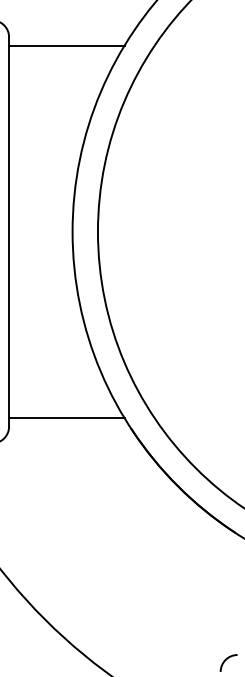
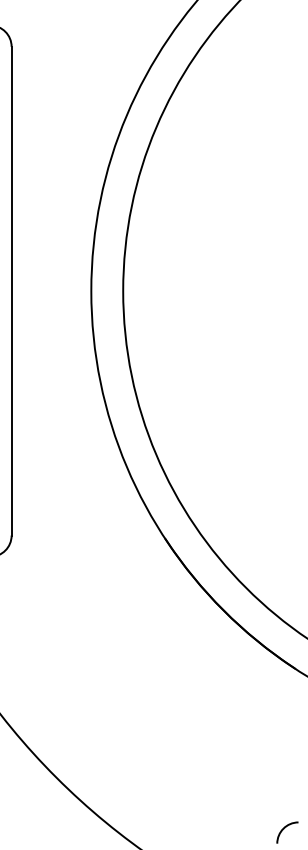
line: (67, 45) -> (84, 57), removed
line: (67, 418) -> (84, 525), removed

